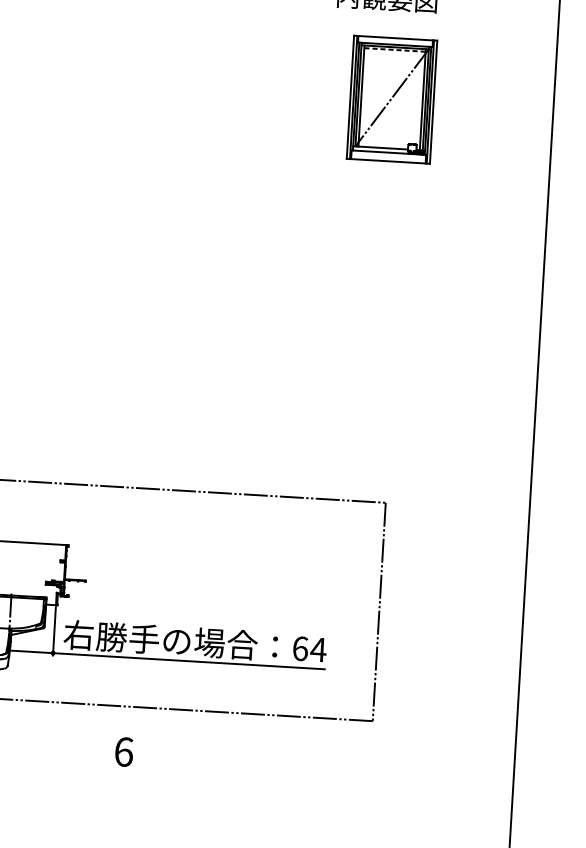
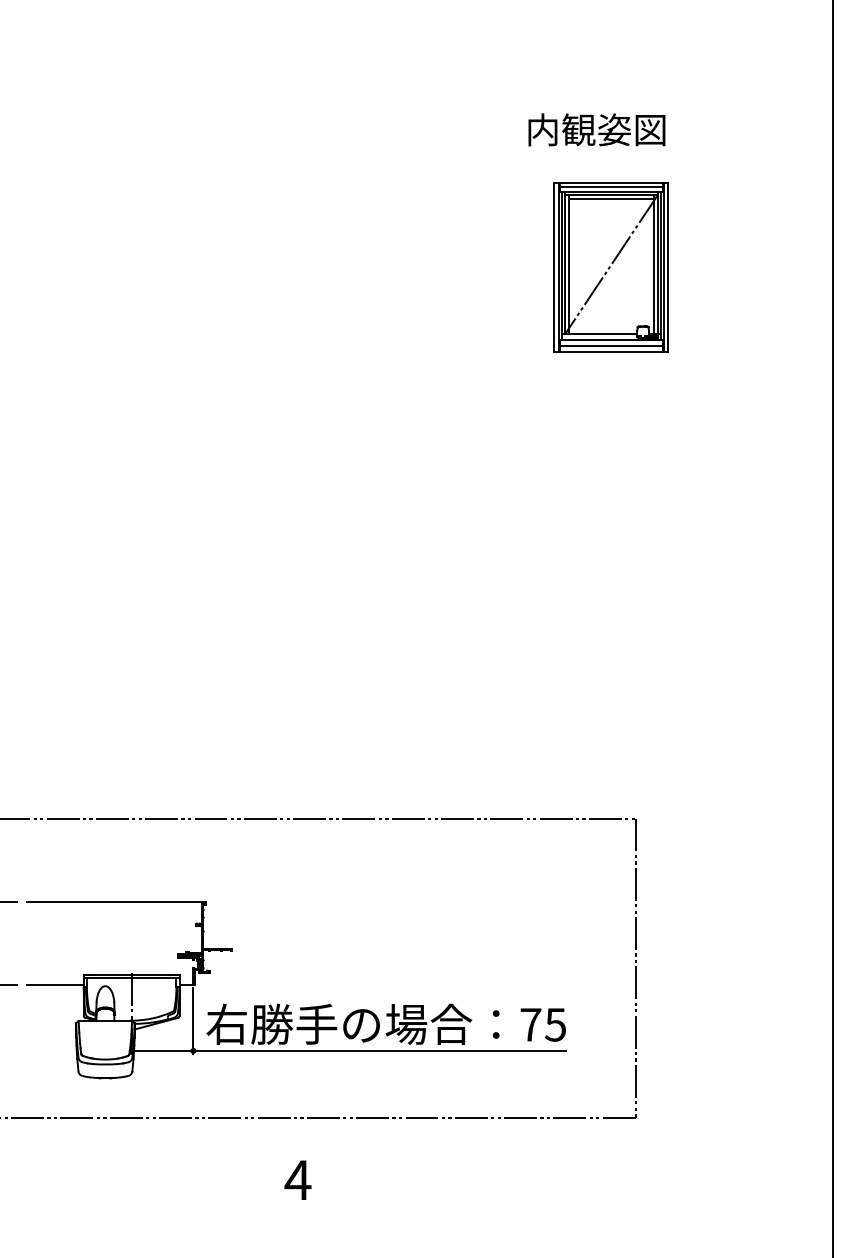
line: (395, 41) -> (611, 187), added
line: (394, 50) -> (610, 199), dashed -> solid
line: (388, 157) -> (611, 346), added
text: (309, 649) -> (543, 1024), 64 -> 75
text: (123, 751) -> (297, 1179), 6 -> 4

